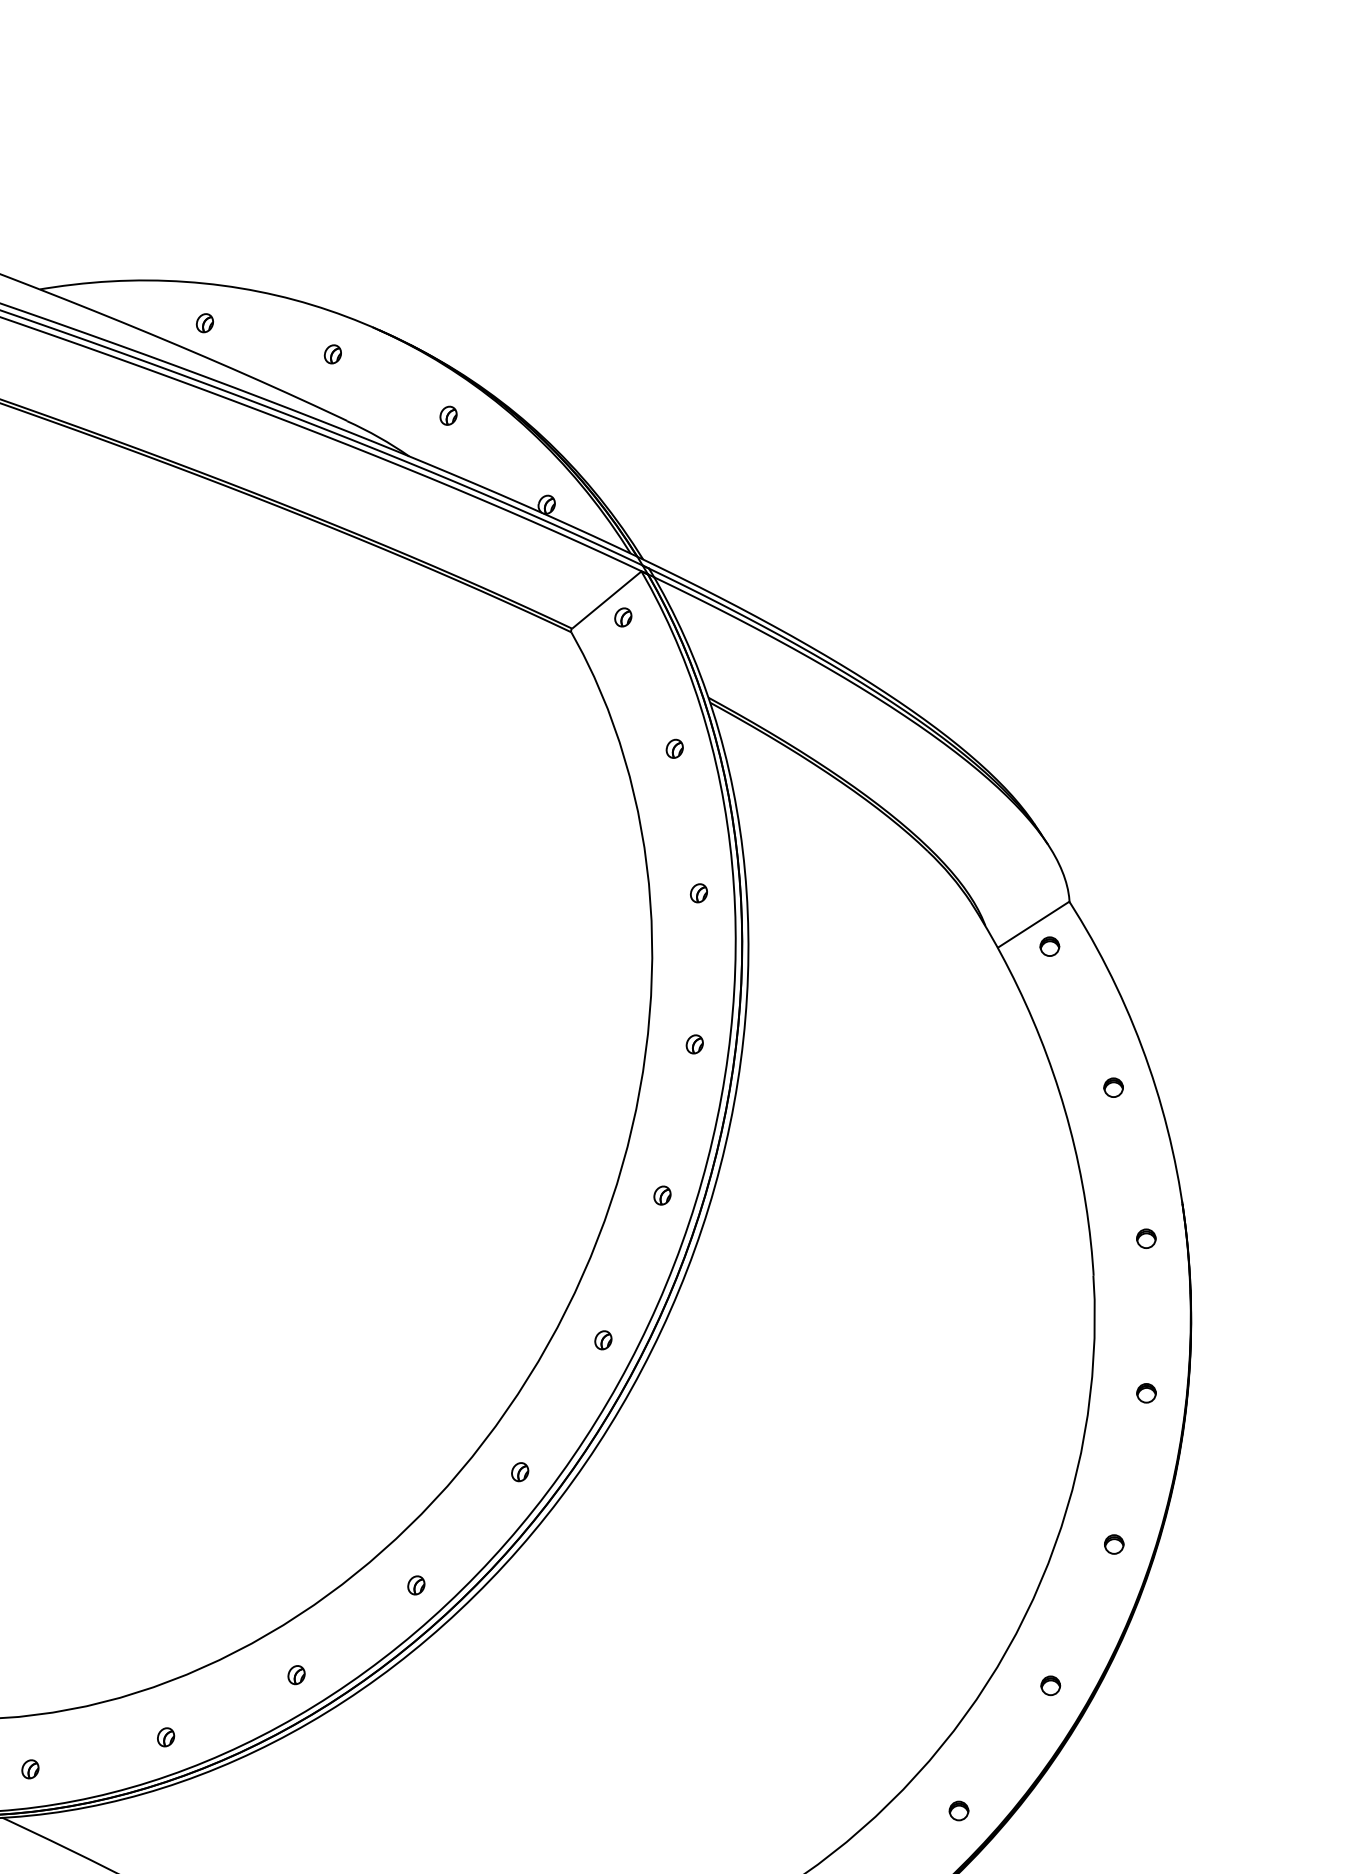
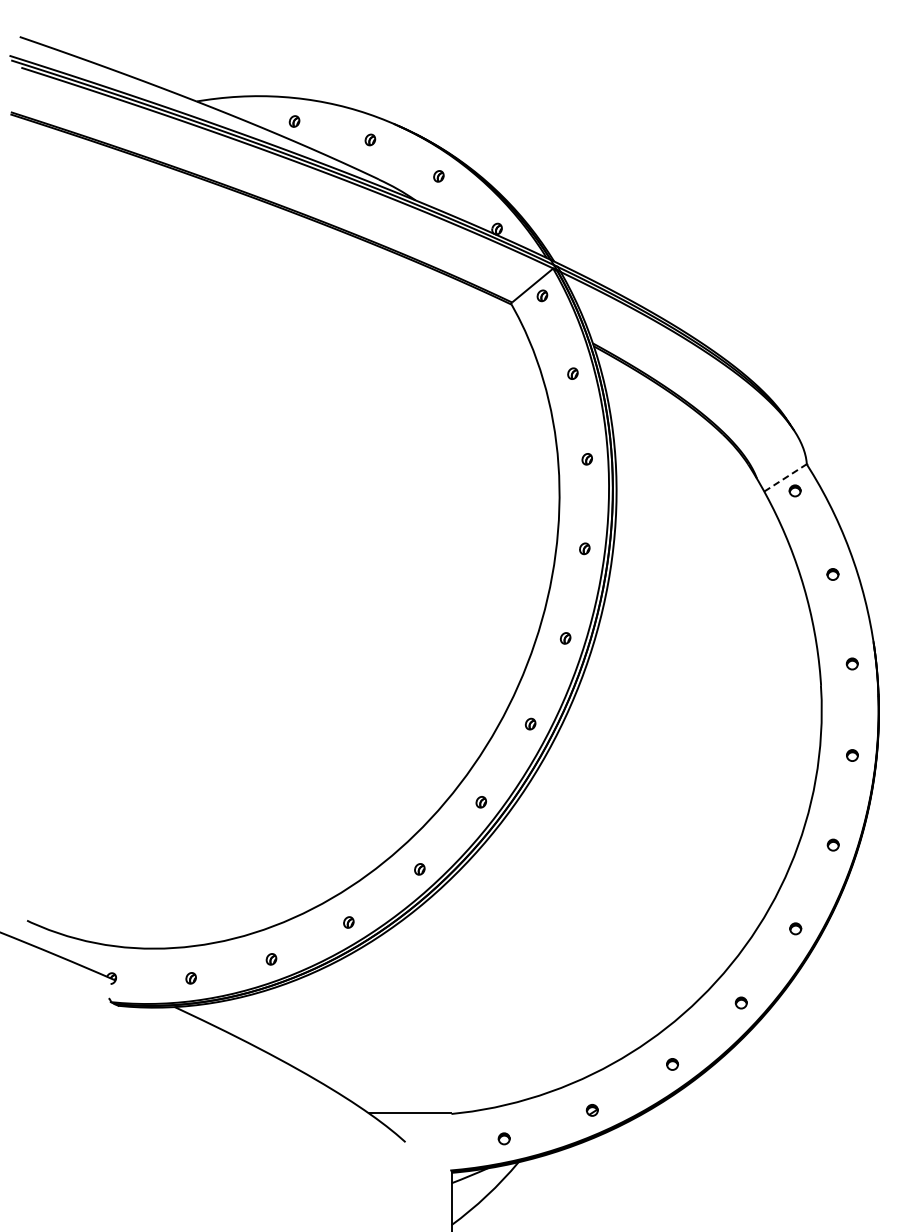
line: (1033, 925) -> (785, 478), solid -> dashed

